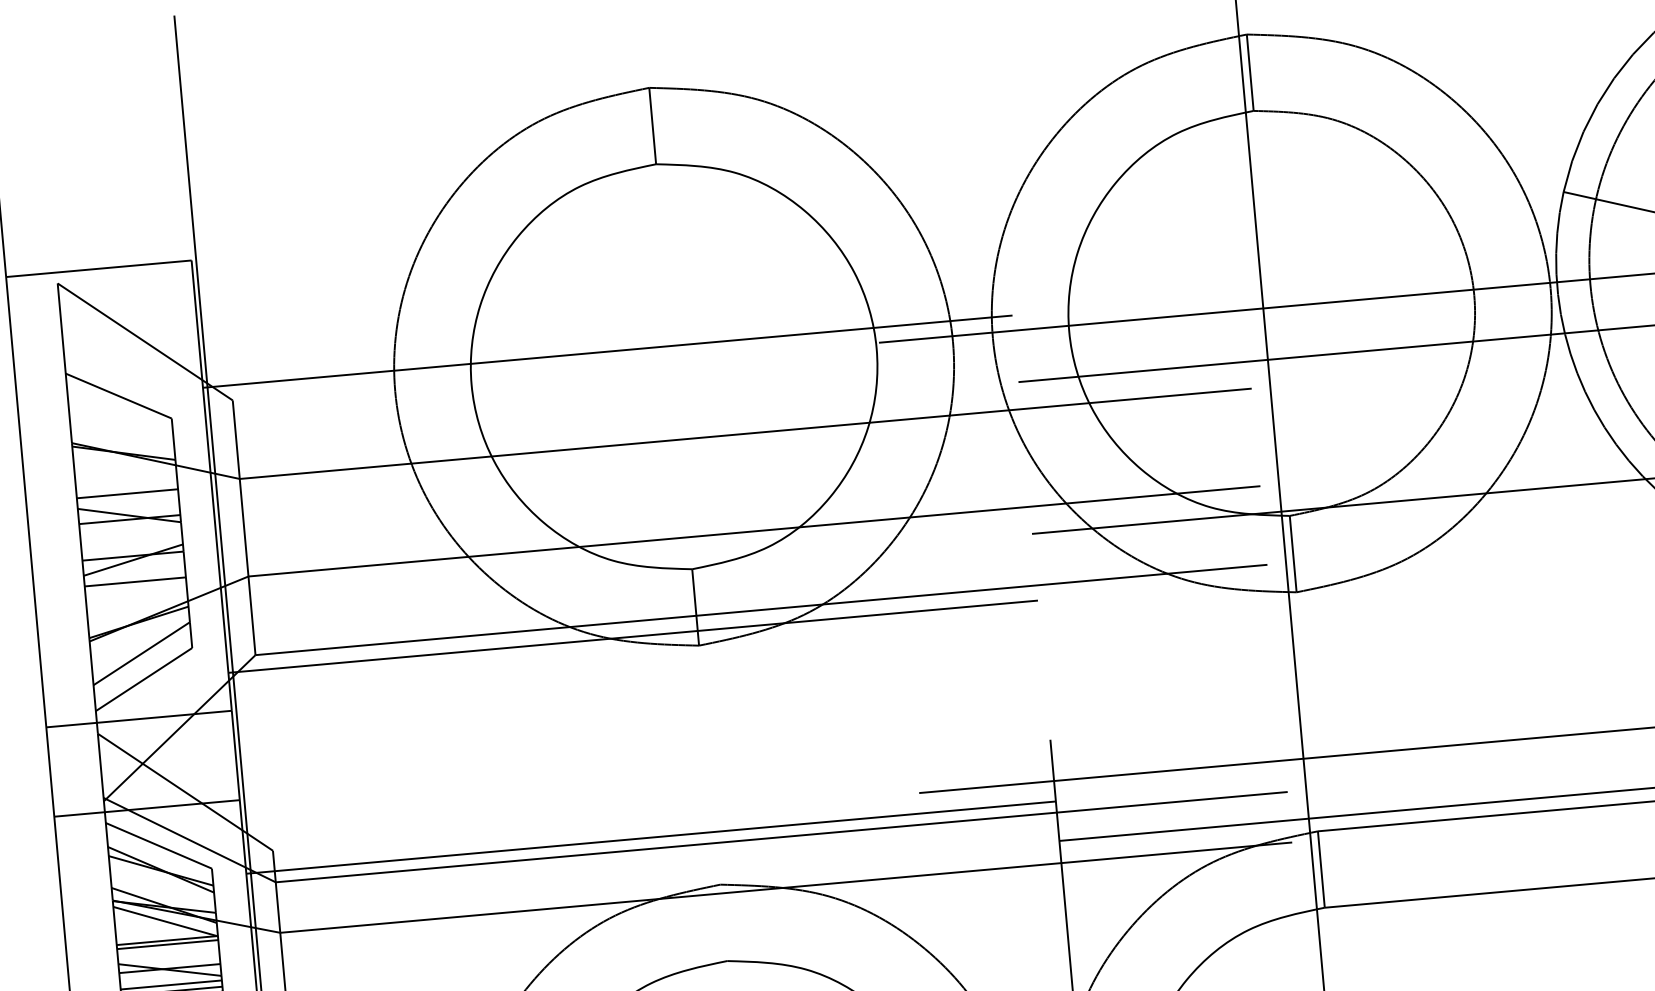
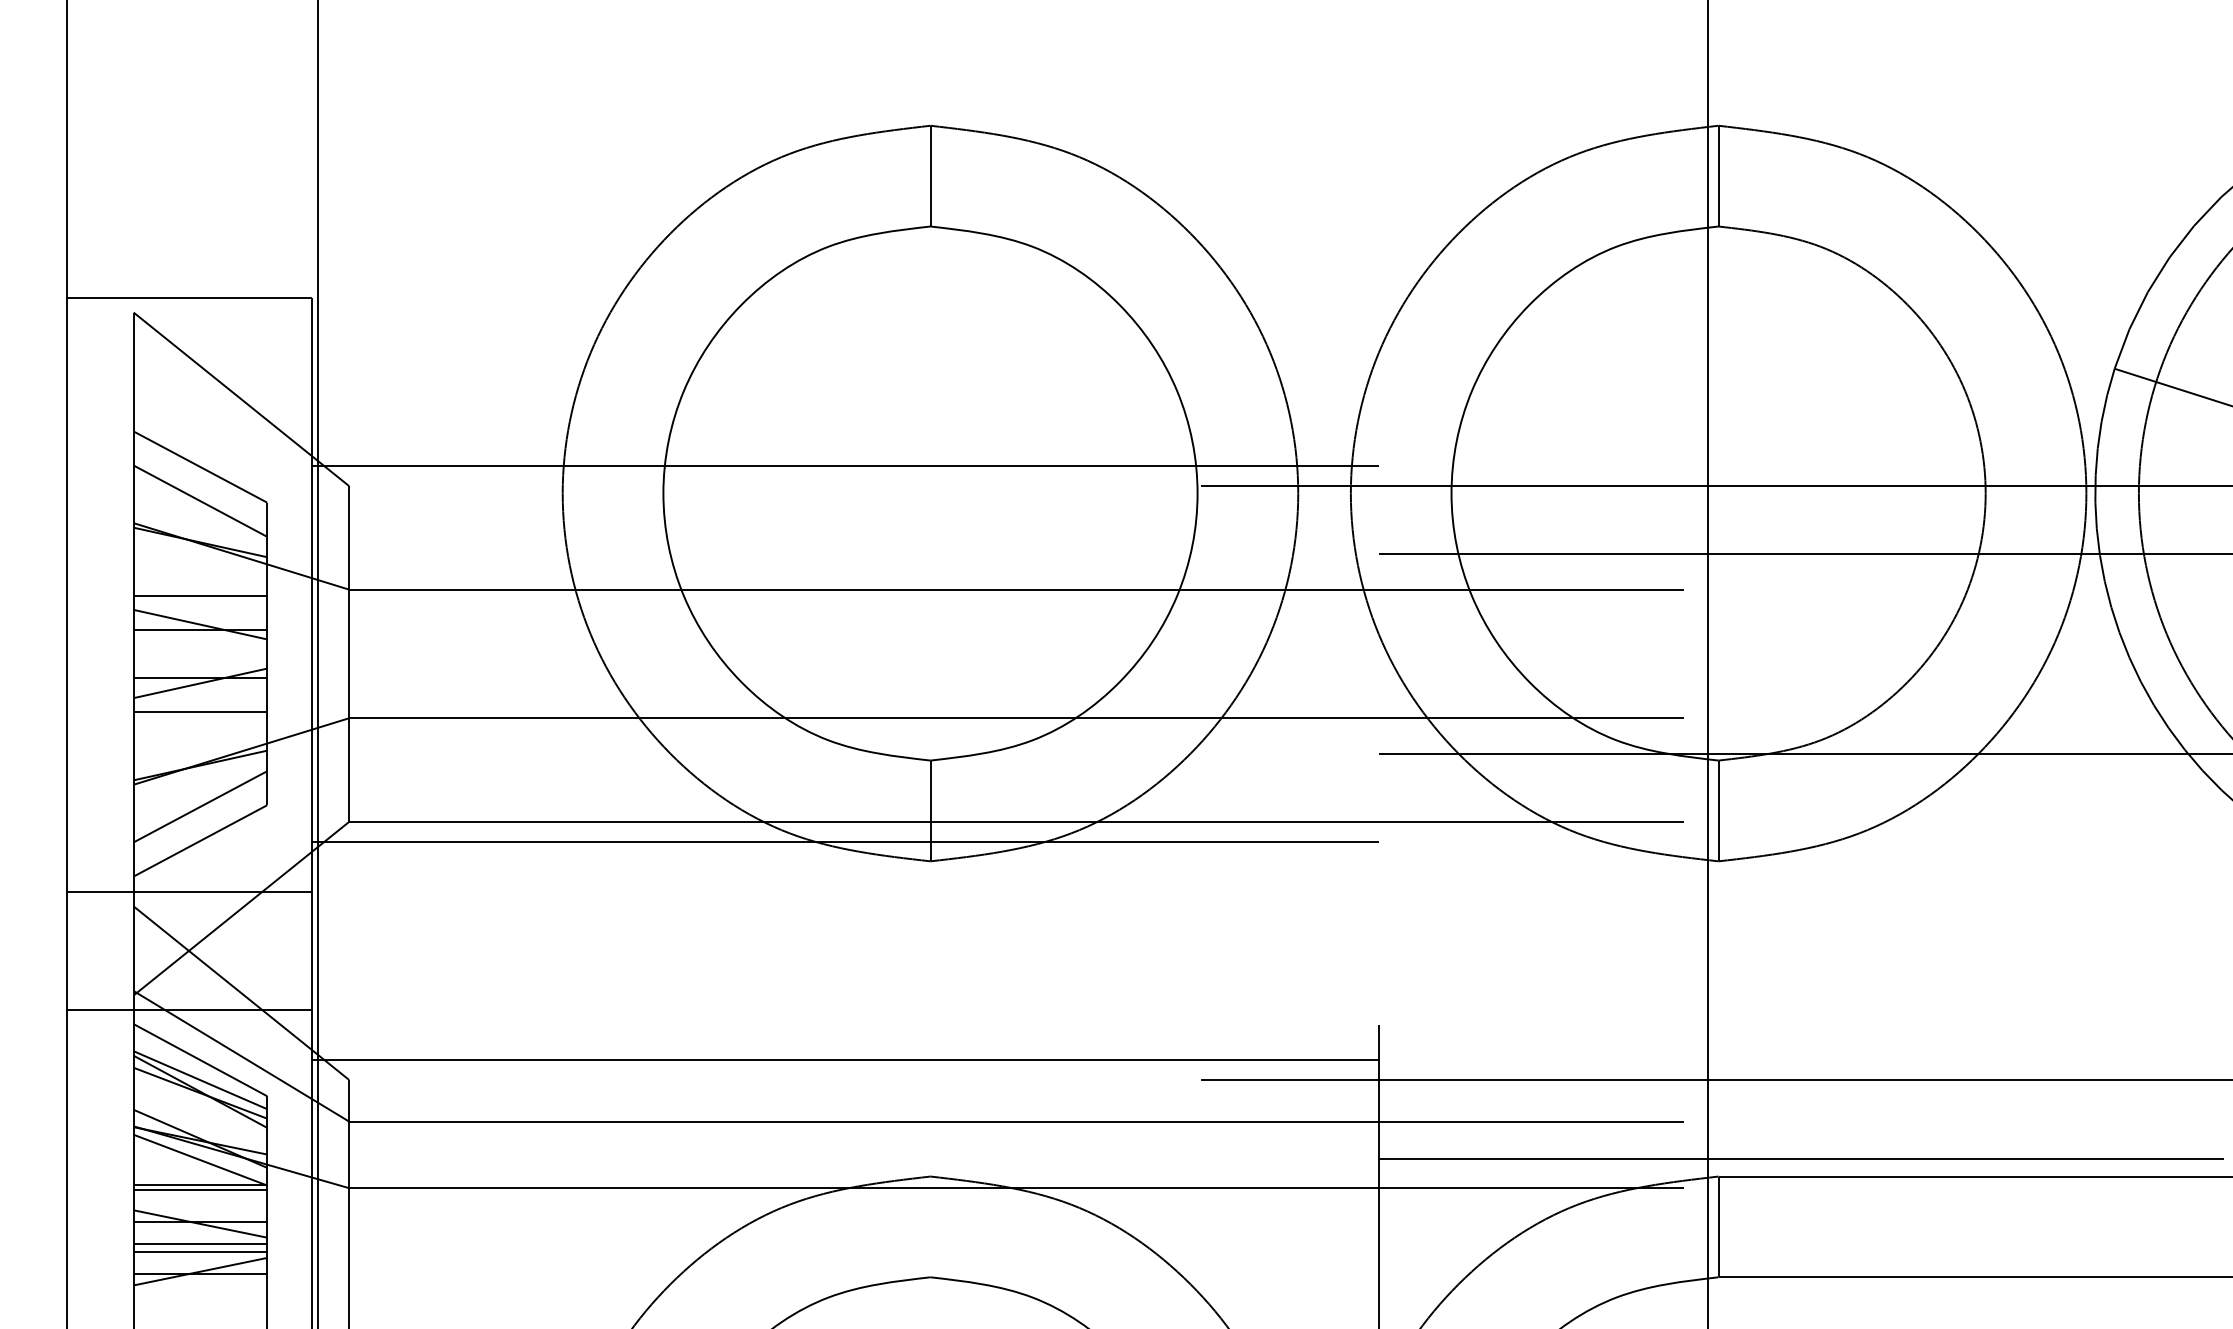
line: (121, 421) -> (200, 500), added
line: (651, 837) -> (845, 1059), moved
line: (160, 861) -> (200, 1080), added

